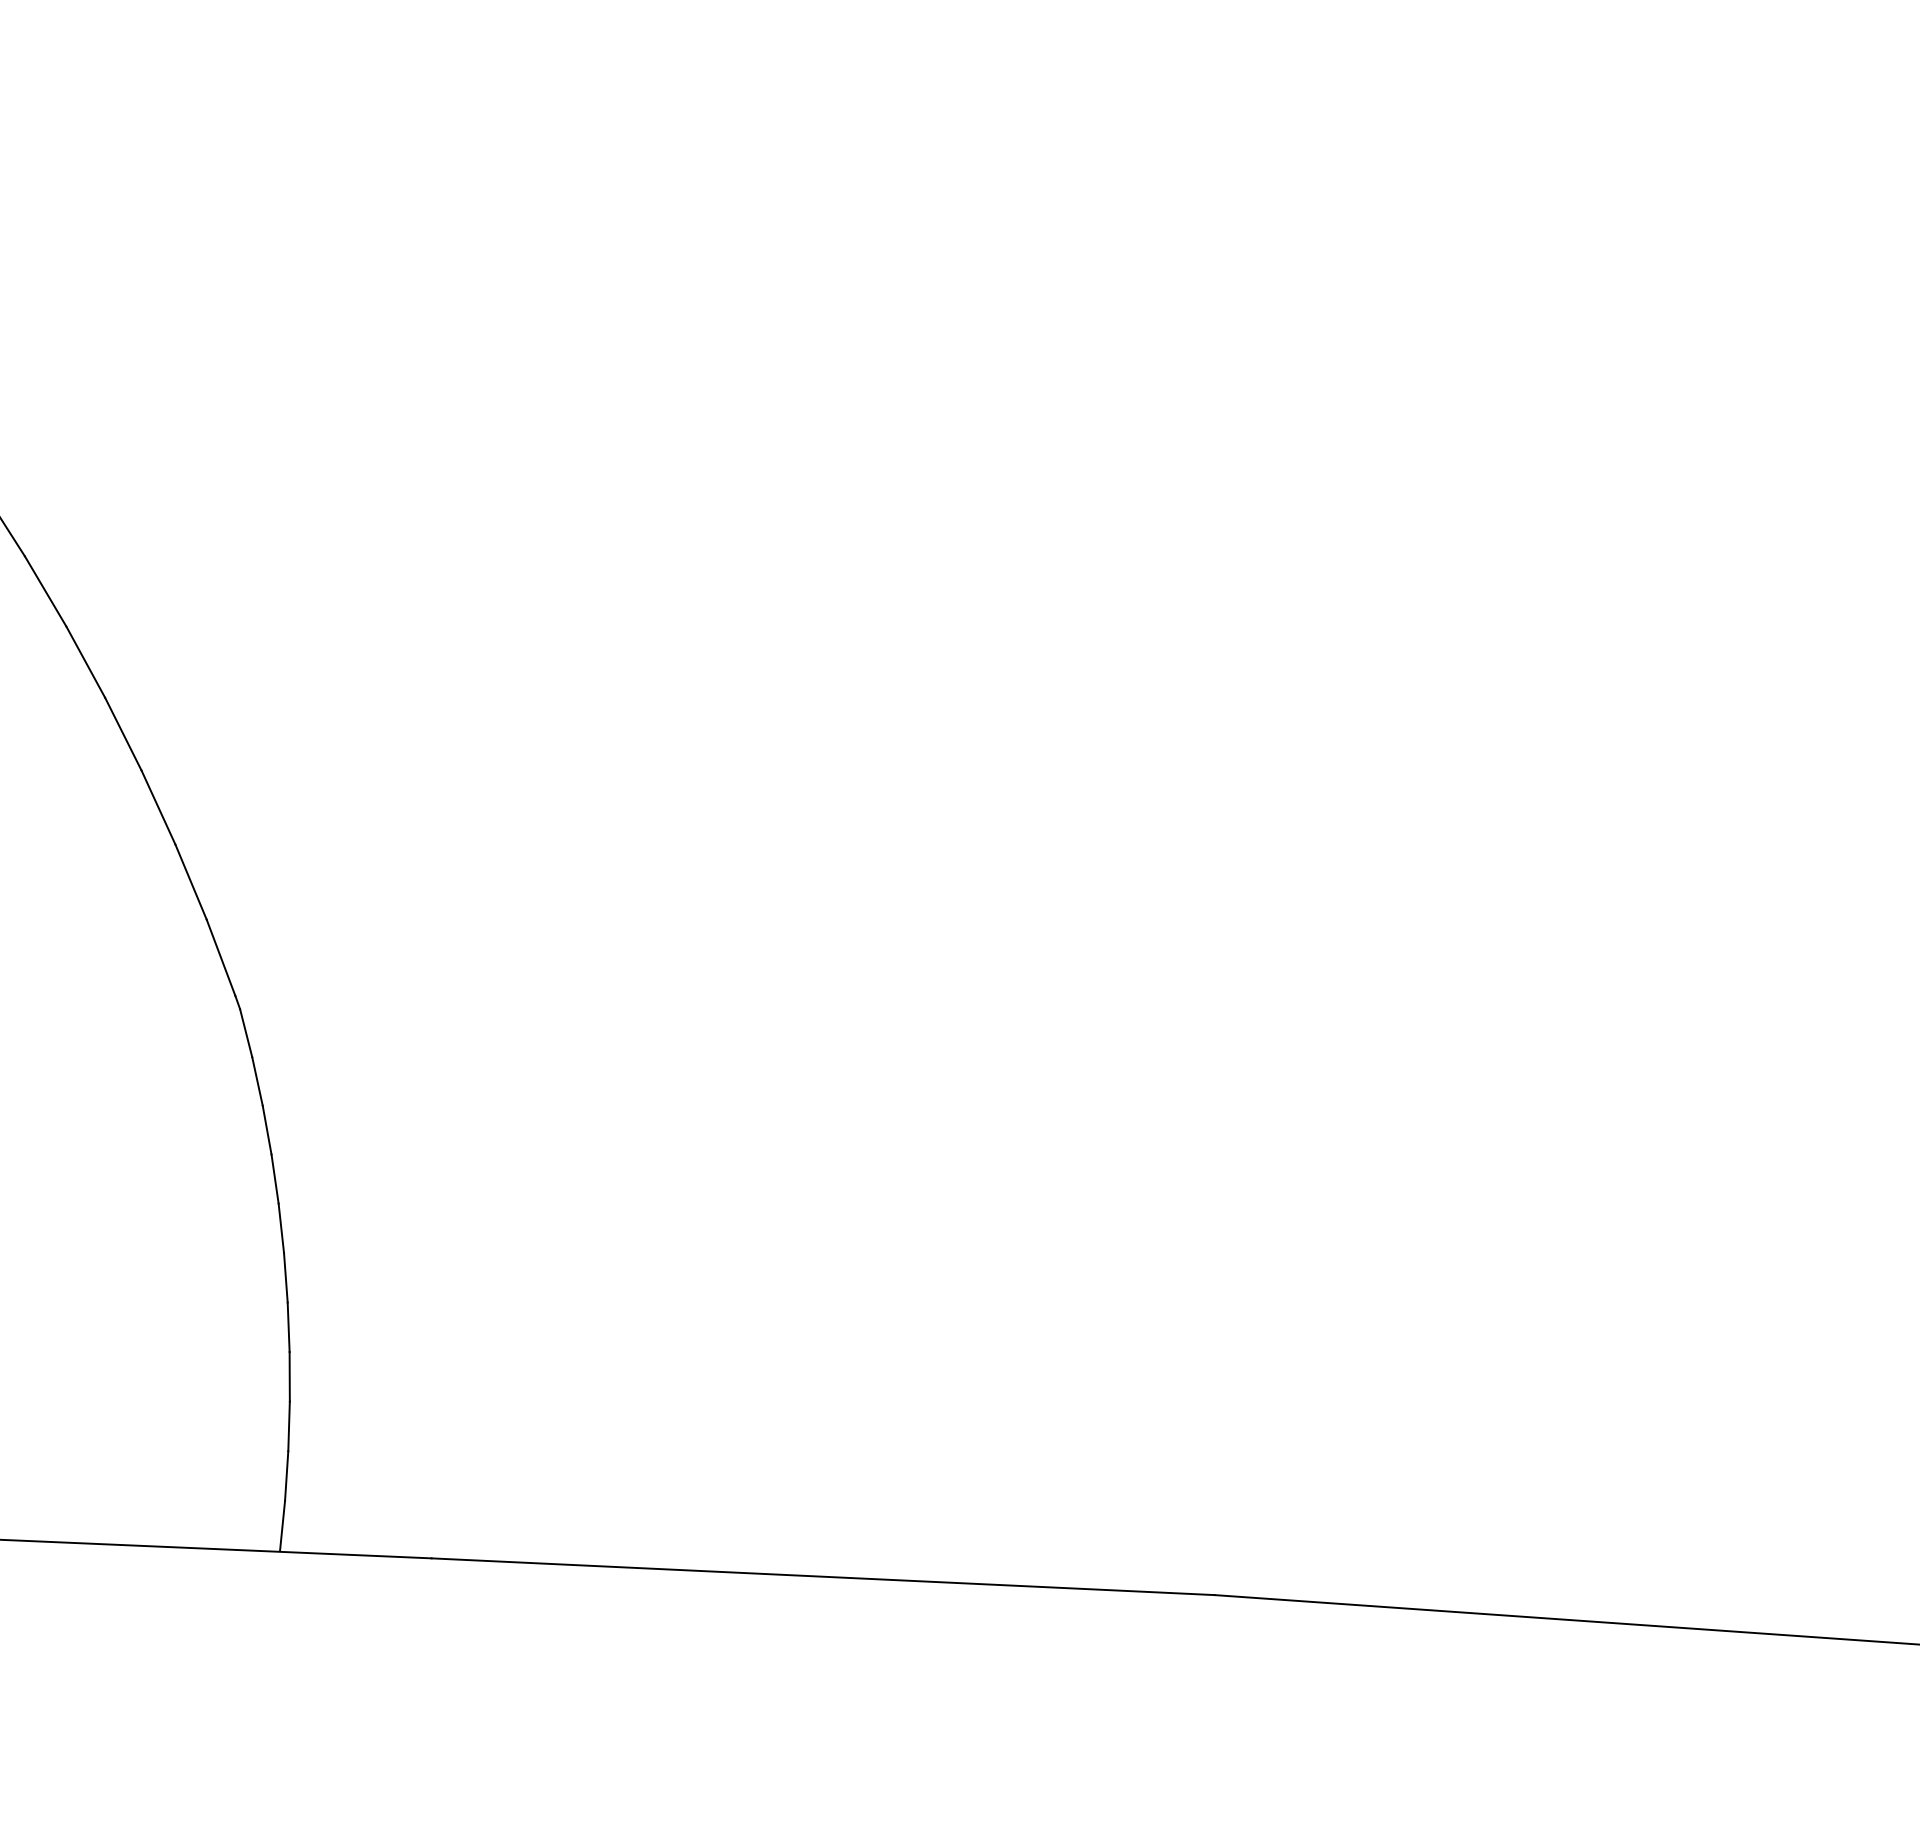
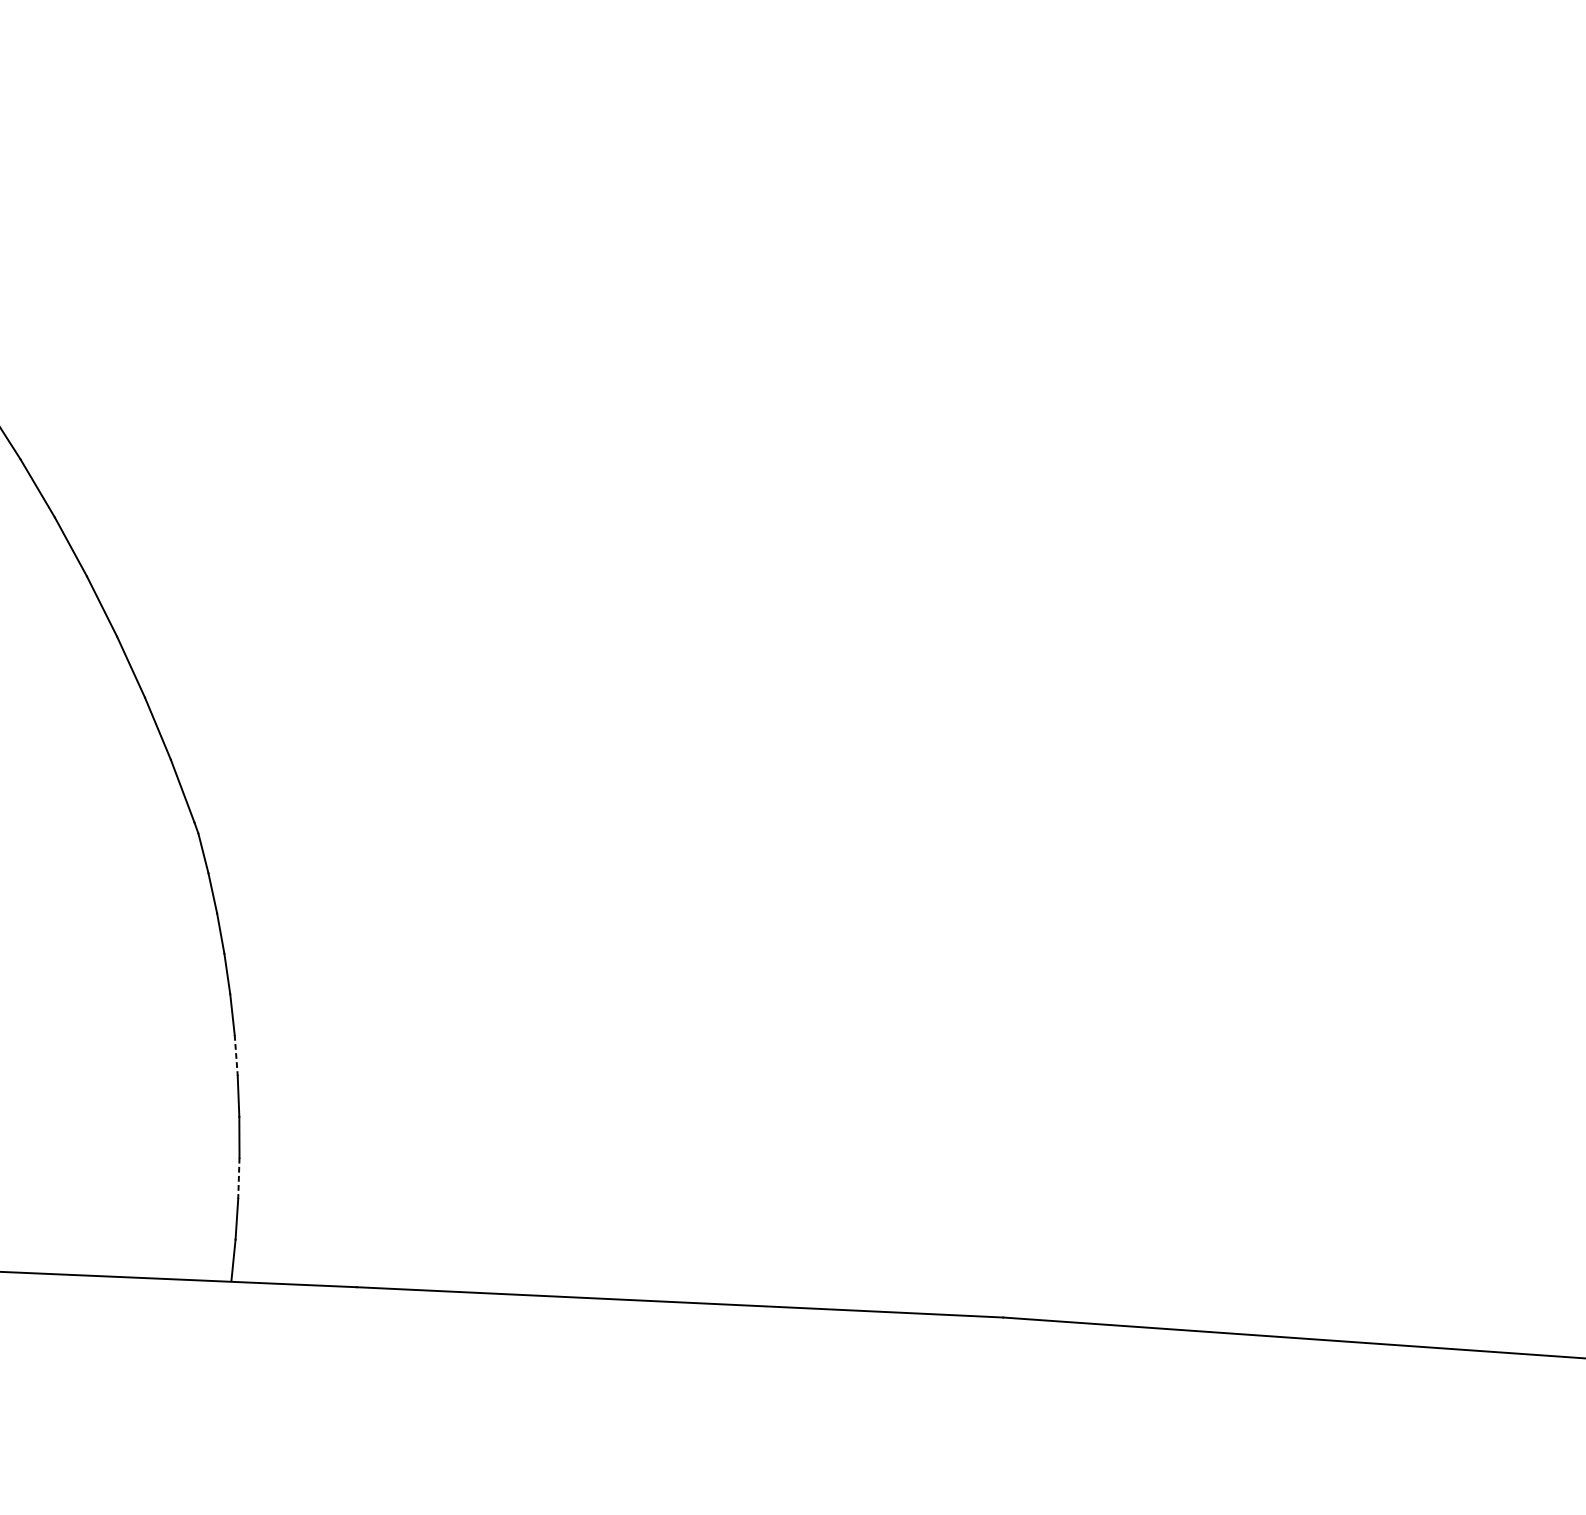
line: (285, 1277) -> (235, 1055), solid -> dashed
line: (289, 1426) -> (239, 1178), solid -> dashed

